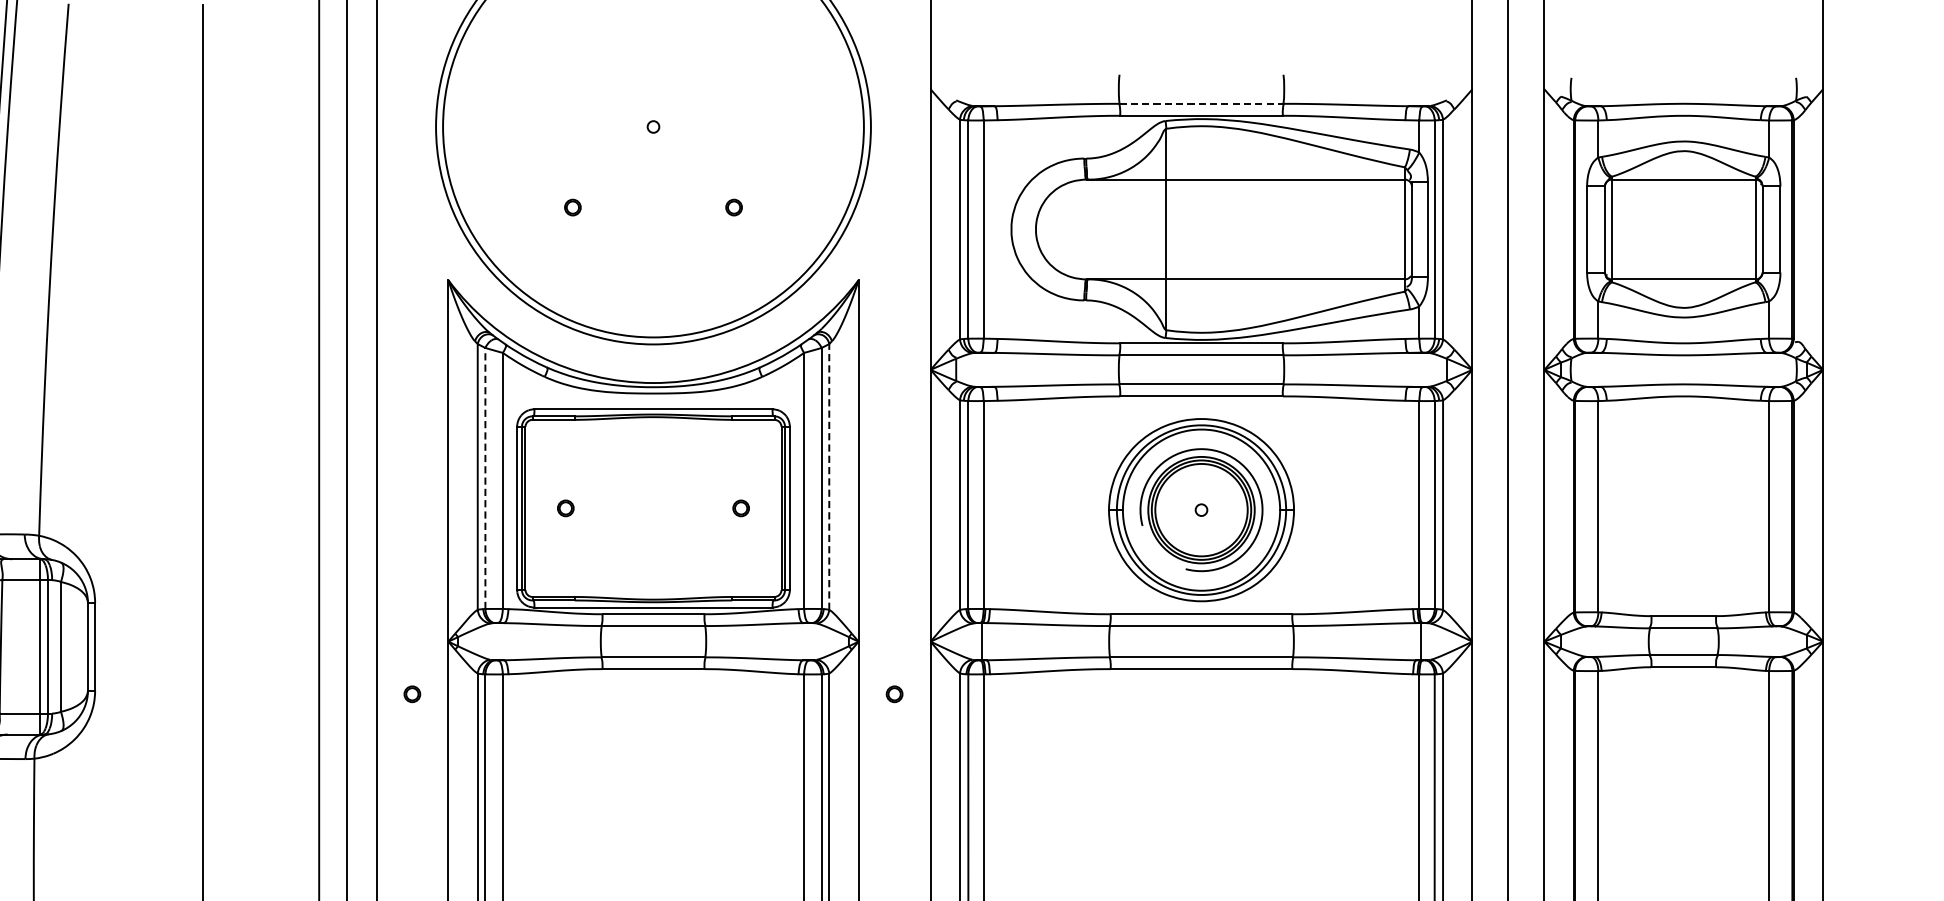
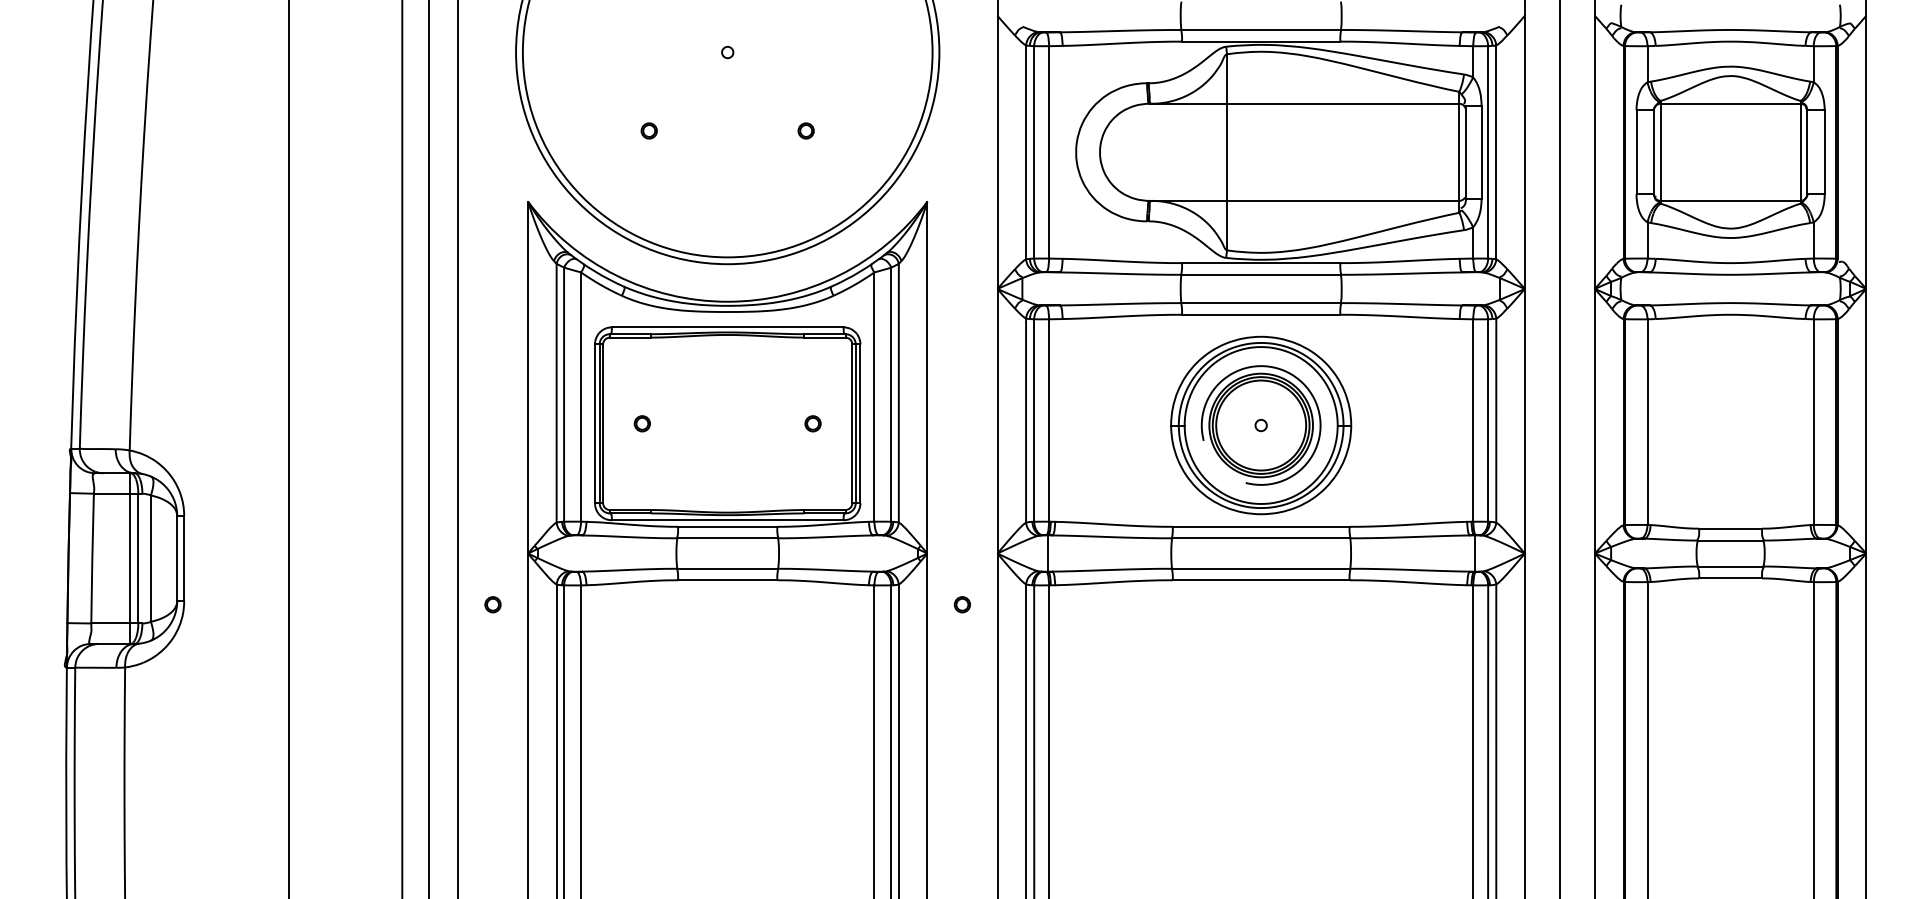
line: (1201, 103) -> (1261, 29), dashed -> solid
line: (828, 476) -> (898, 392), dashed -> solid
line: (485, 478) -> (564, 394), dashed -> solid

